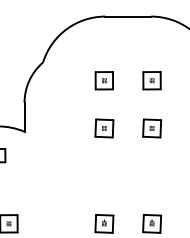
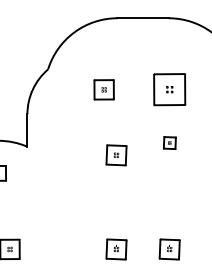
part: (103, 80) -> (103, 89), moved
part: (151, 80) -> (169, 89), size x1.6
part: (104, 128) -> (116, 155), moved
part: (152, 128) -> (170, 143), size x0.6

